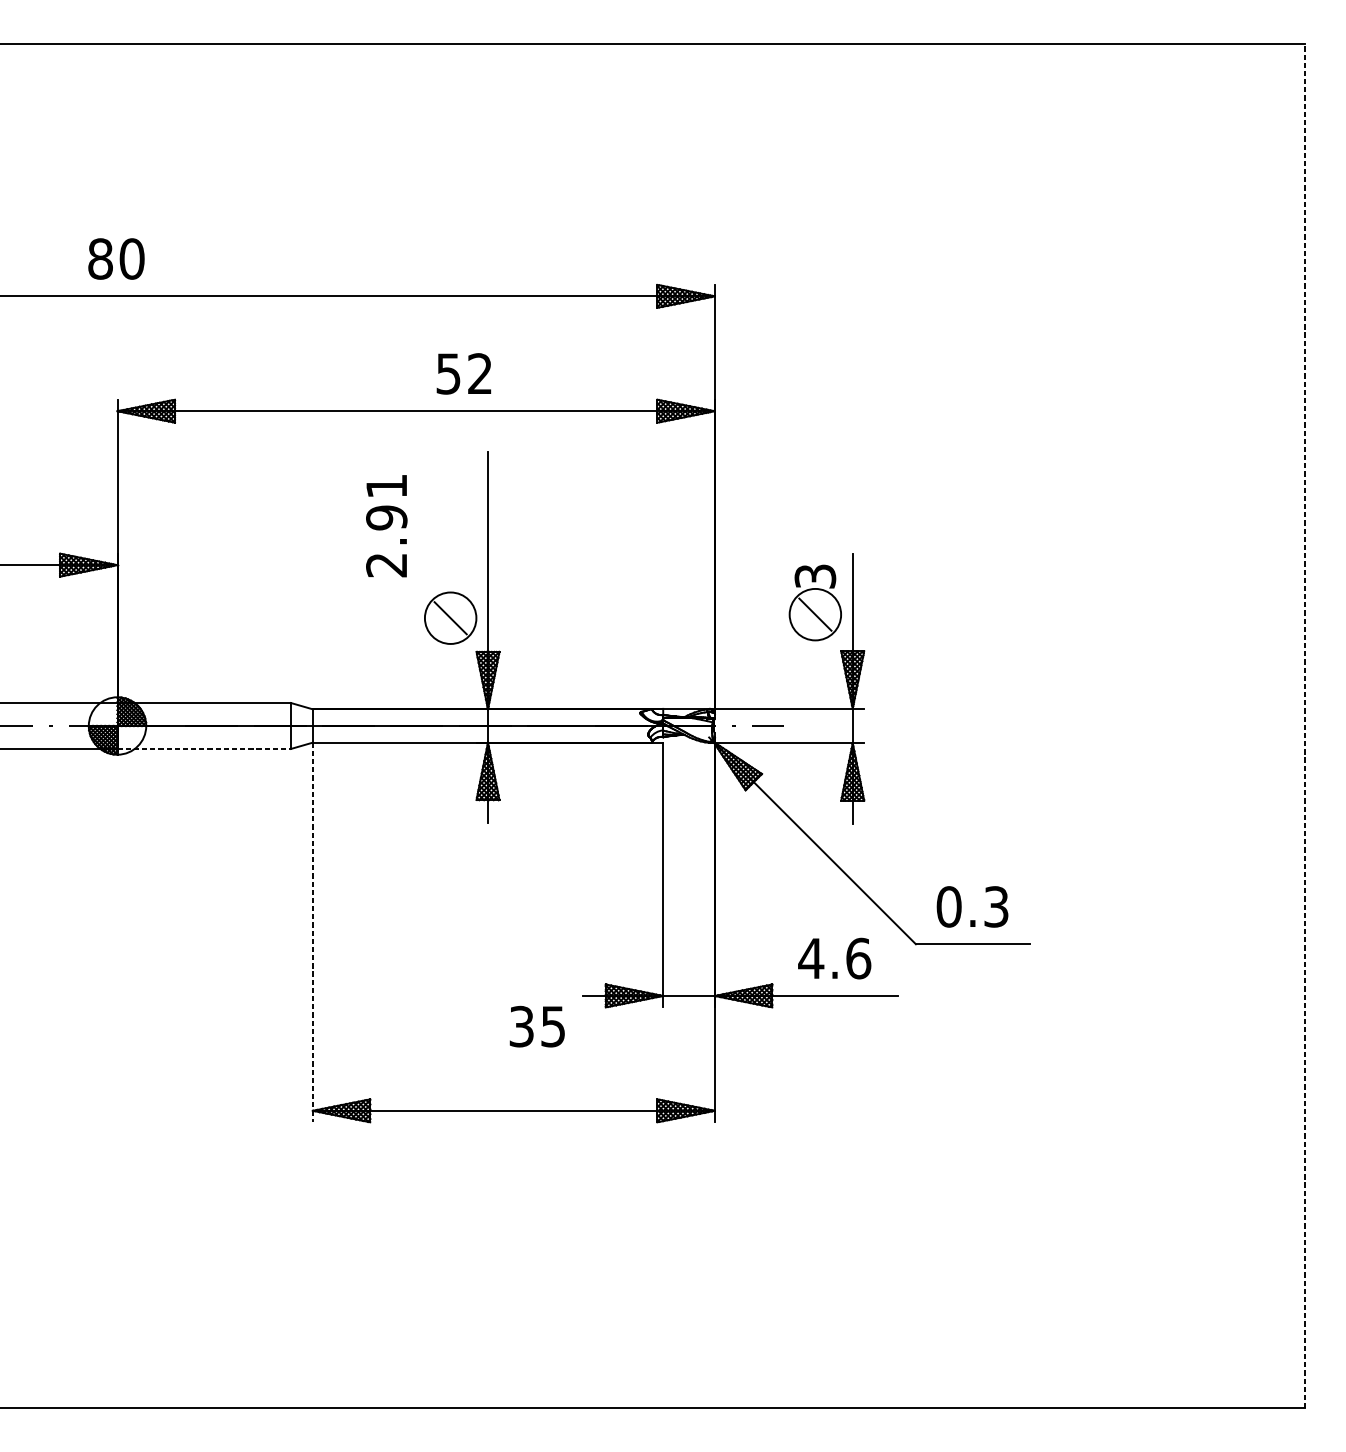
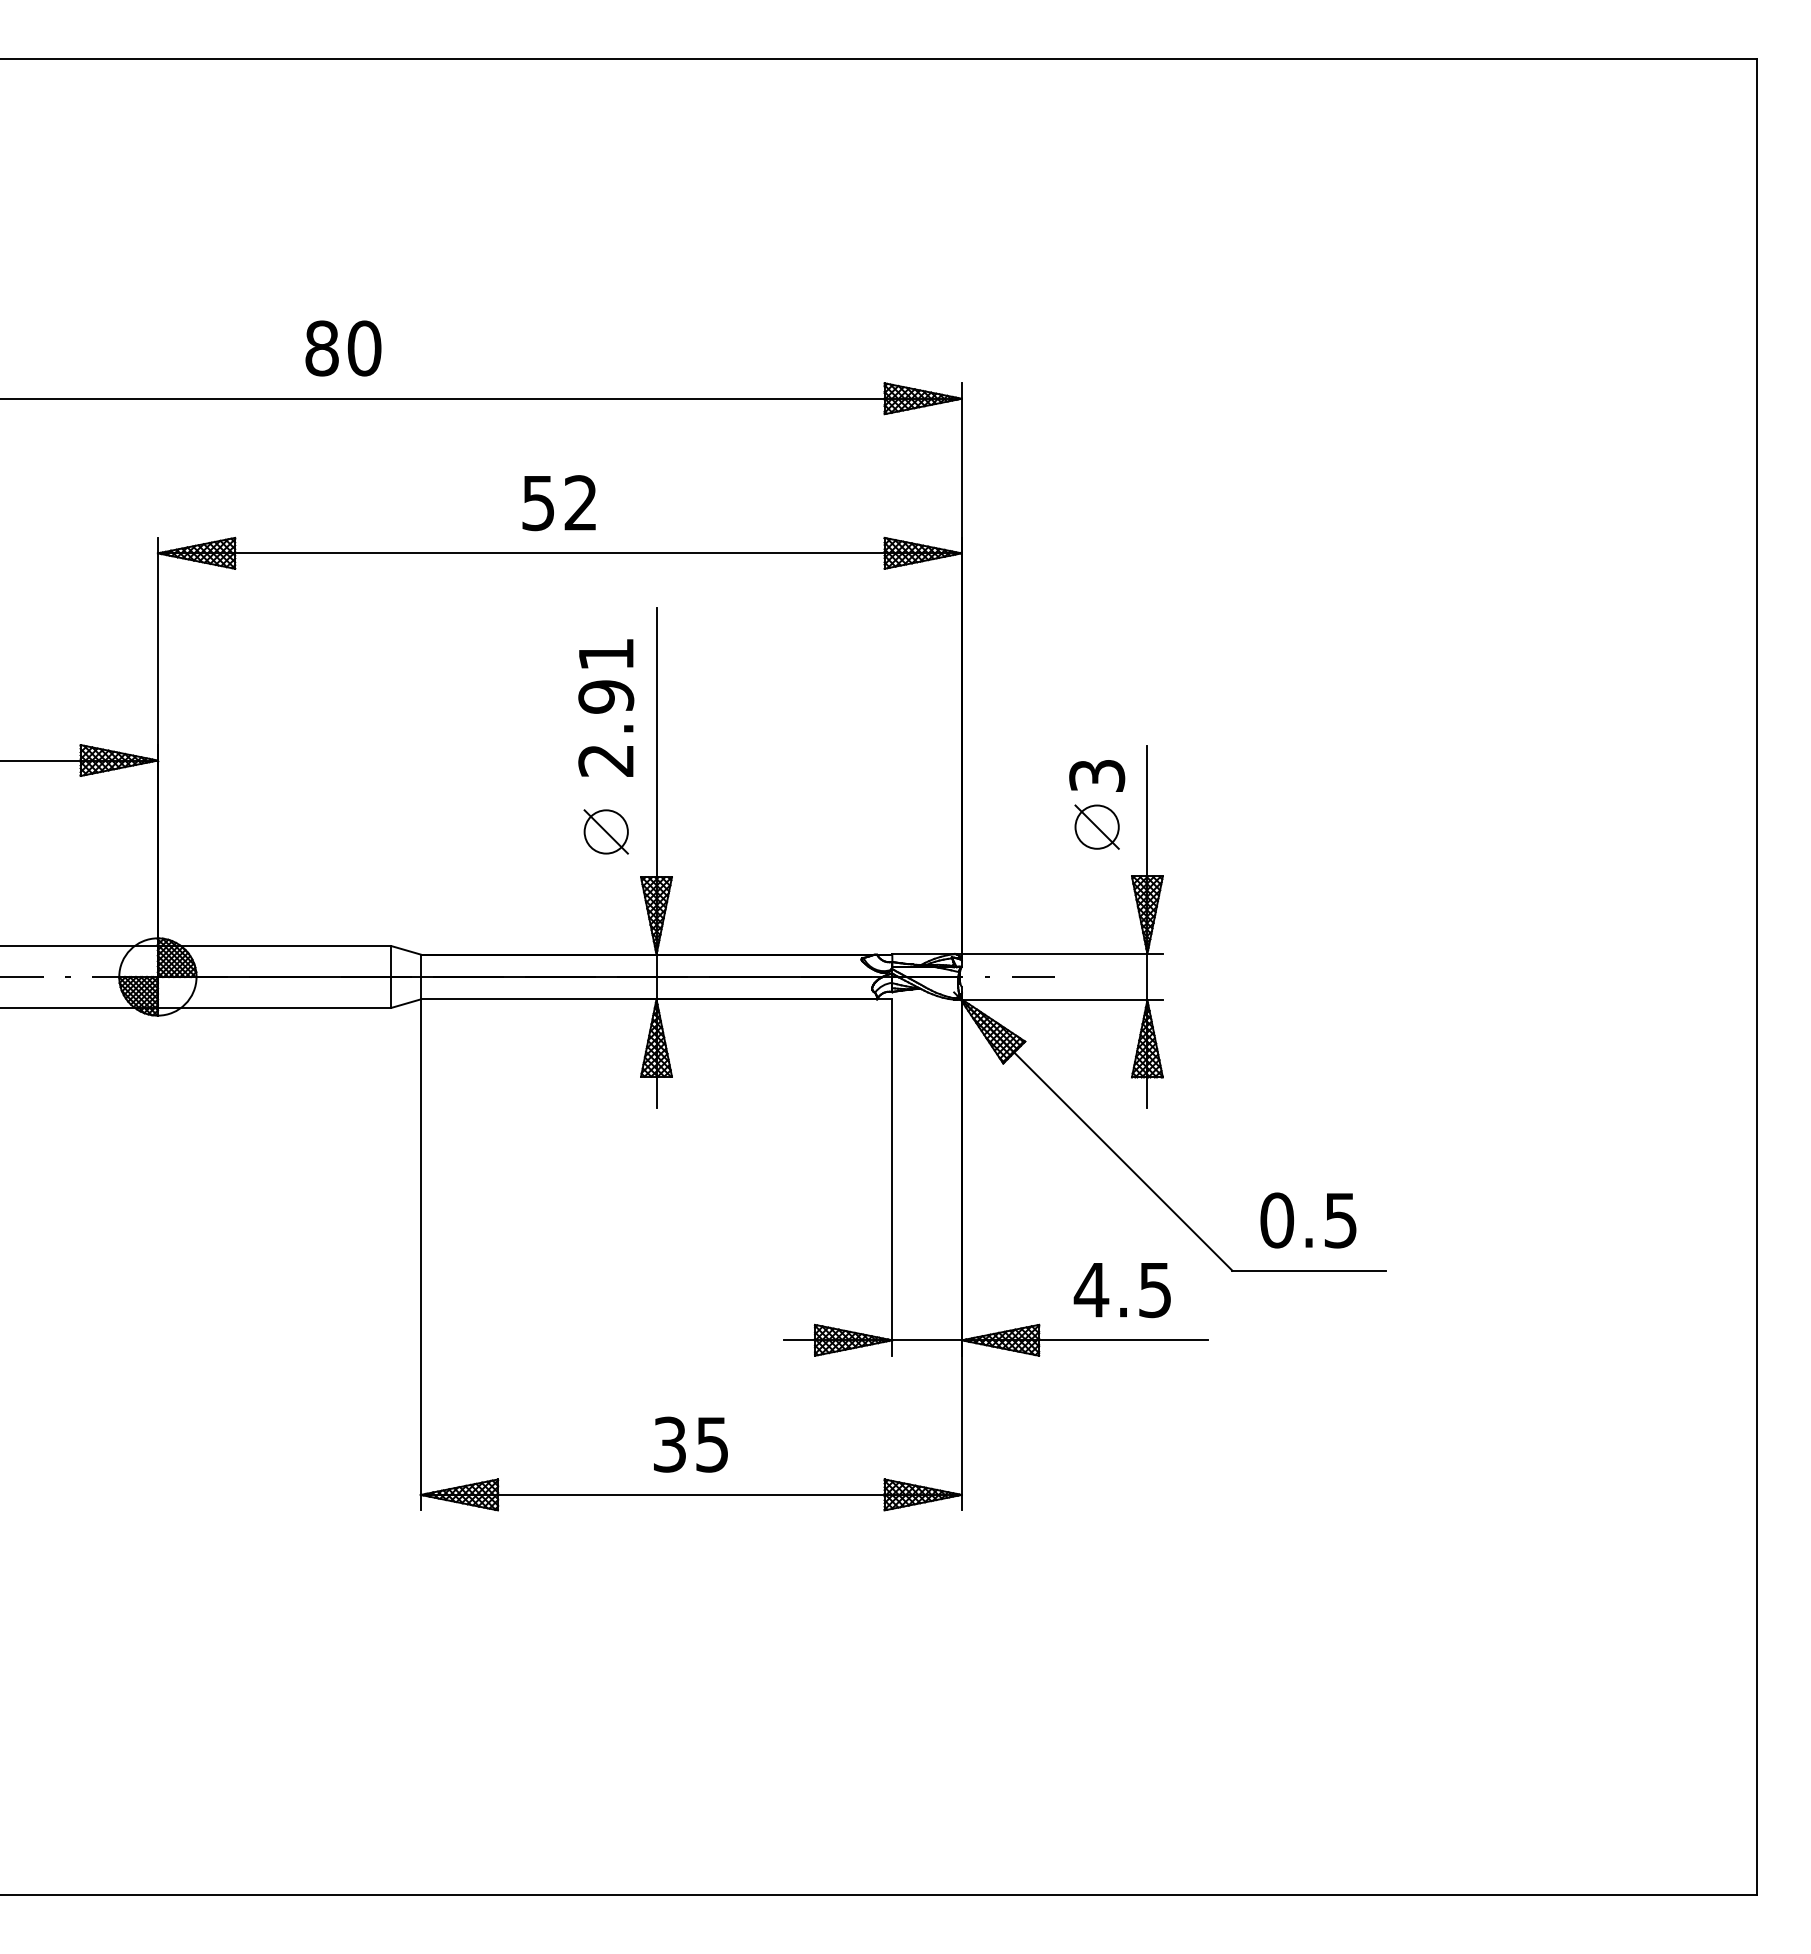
text: (116, 259) -> (343, 348), moved
text: (463, 374) -> (558, 503), moved
text: (386, 525) -> (606, 707), moved
circle: (814, 614) -> (1096, 826), size x0.62
circle: (450, 617) -> (605, 831), size x0.62
line: (1305, 725) -> (1756, 976), dashed -> solid
line: (204, 748) -> (274, 1007), dashed -> solid
text: (996, 906) -> (1340, 1219), 0.3 -> 0.5
line: (312, 932) -> (420, 1255), dashed -> solid
text: (858, 958) -> (1155, 1290), 4.6 -> 4.5
text: (537, 1026) -> (690, 1444), moved

